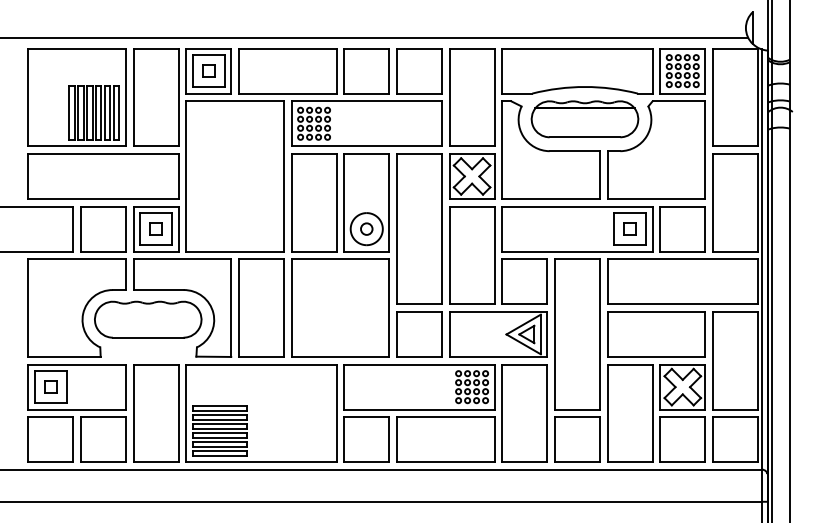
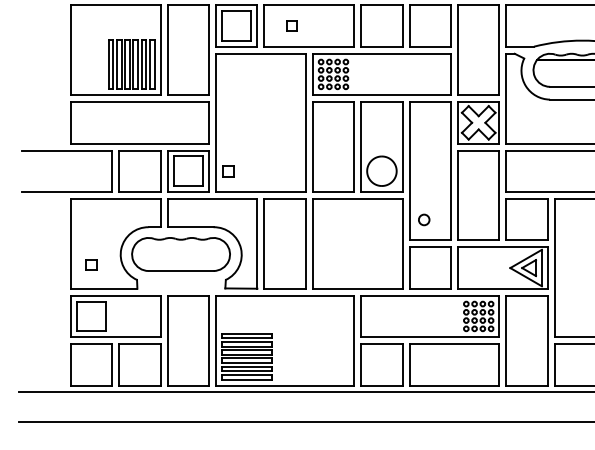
part: (208, 70) -> (291, 25), moved
part: (155, 228) -> (228, 170), moved
circle: (366, 228) -> (423, 219), moved
part: (50, 386) -> (91, 264), moved

